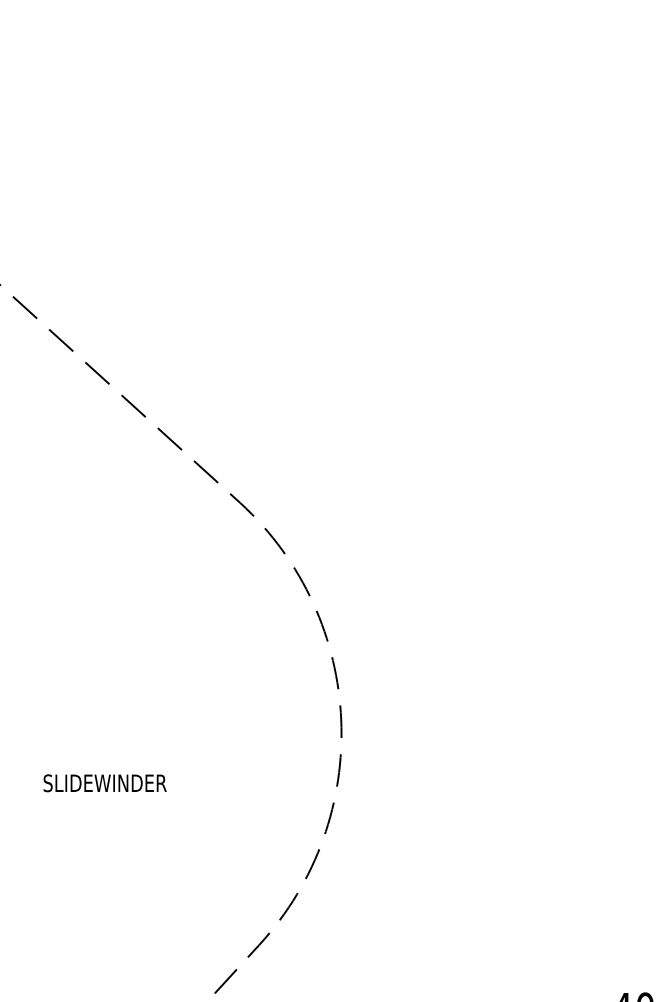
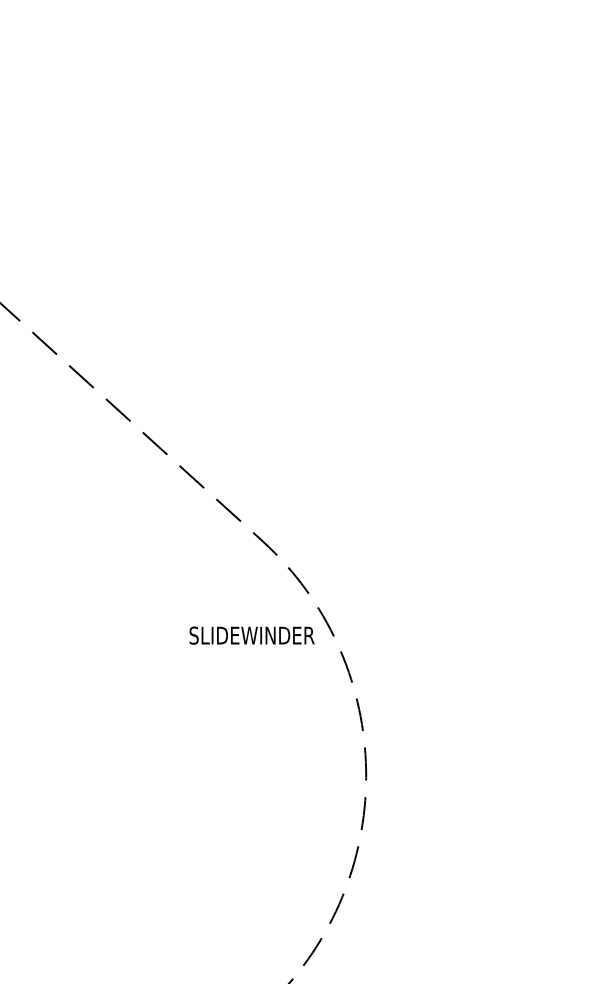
text: (104, 783) -> (251, 635), moved

